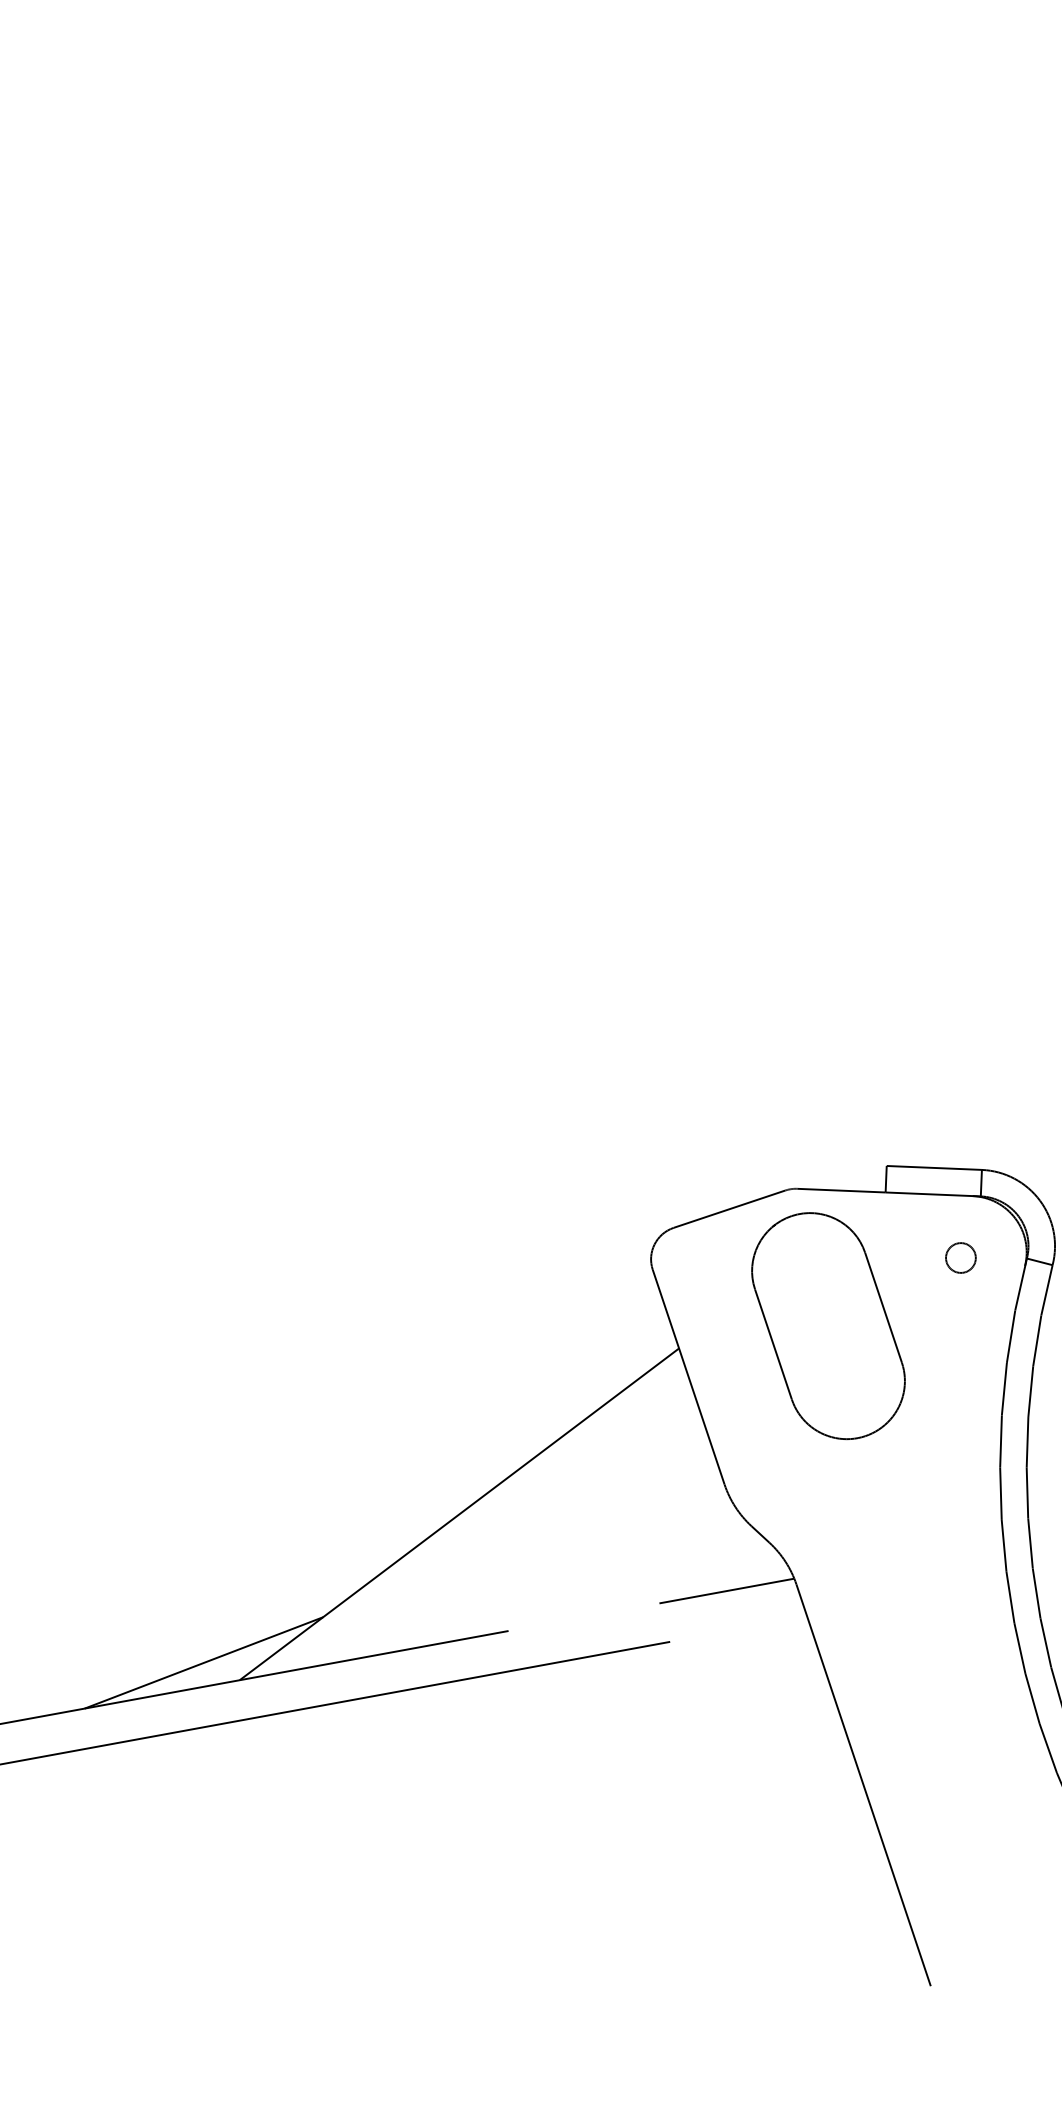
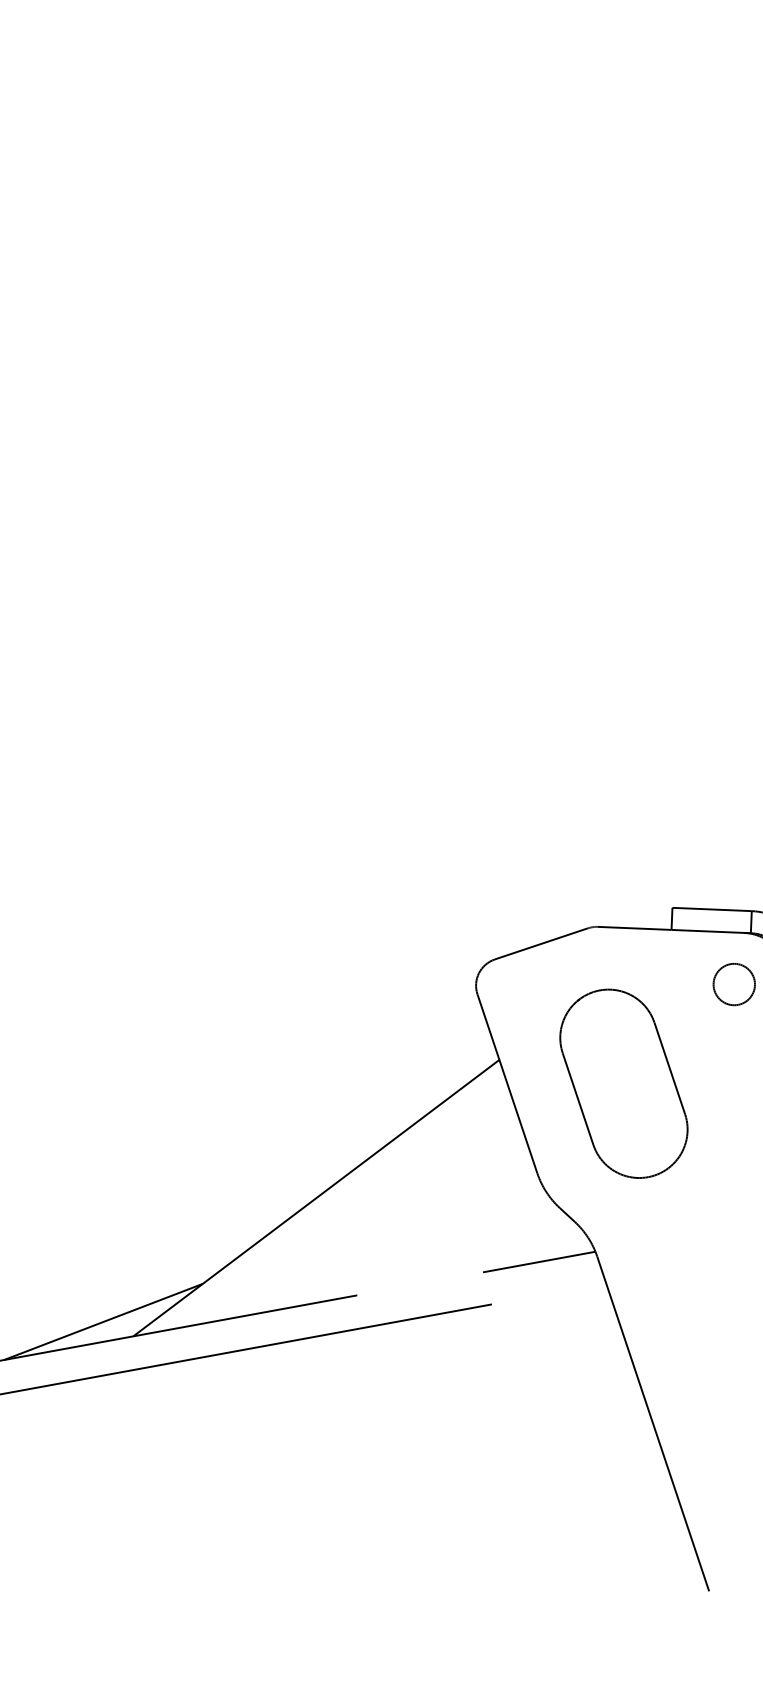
circle: (960, 1257) -> (733, 984), size x1.67
part: (828, 1326) -> (623, 1084), moved

